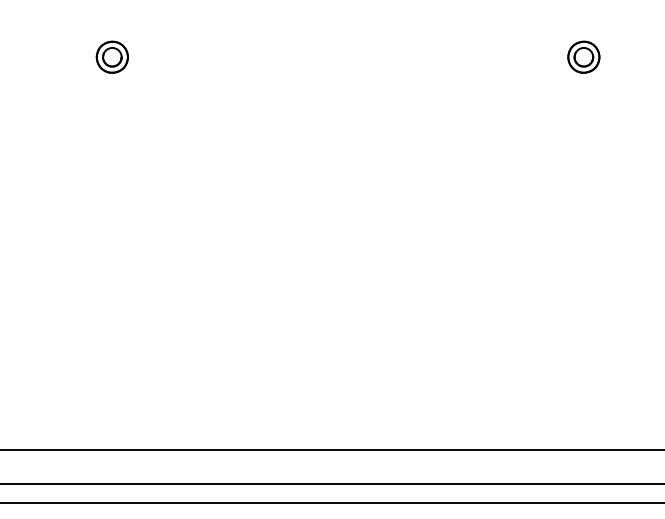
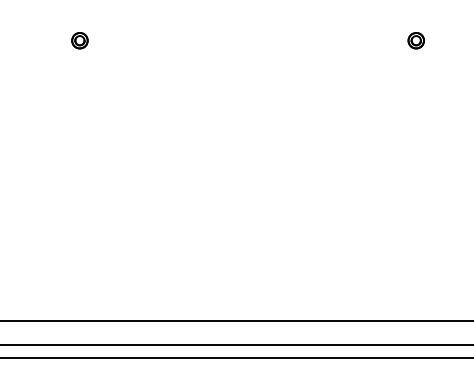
part: (111, 56) -> (79, 40), size x0.7
part: (583, 56) -> (415, 40), size x0.7

